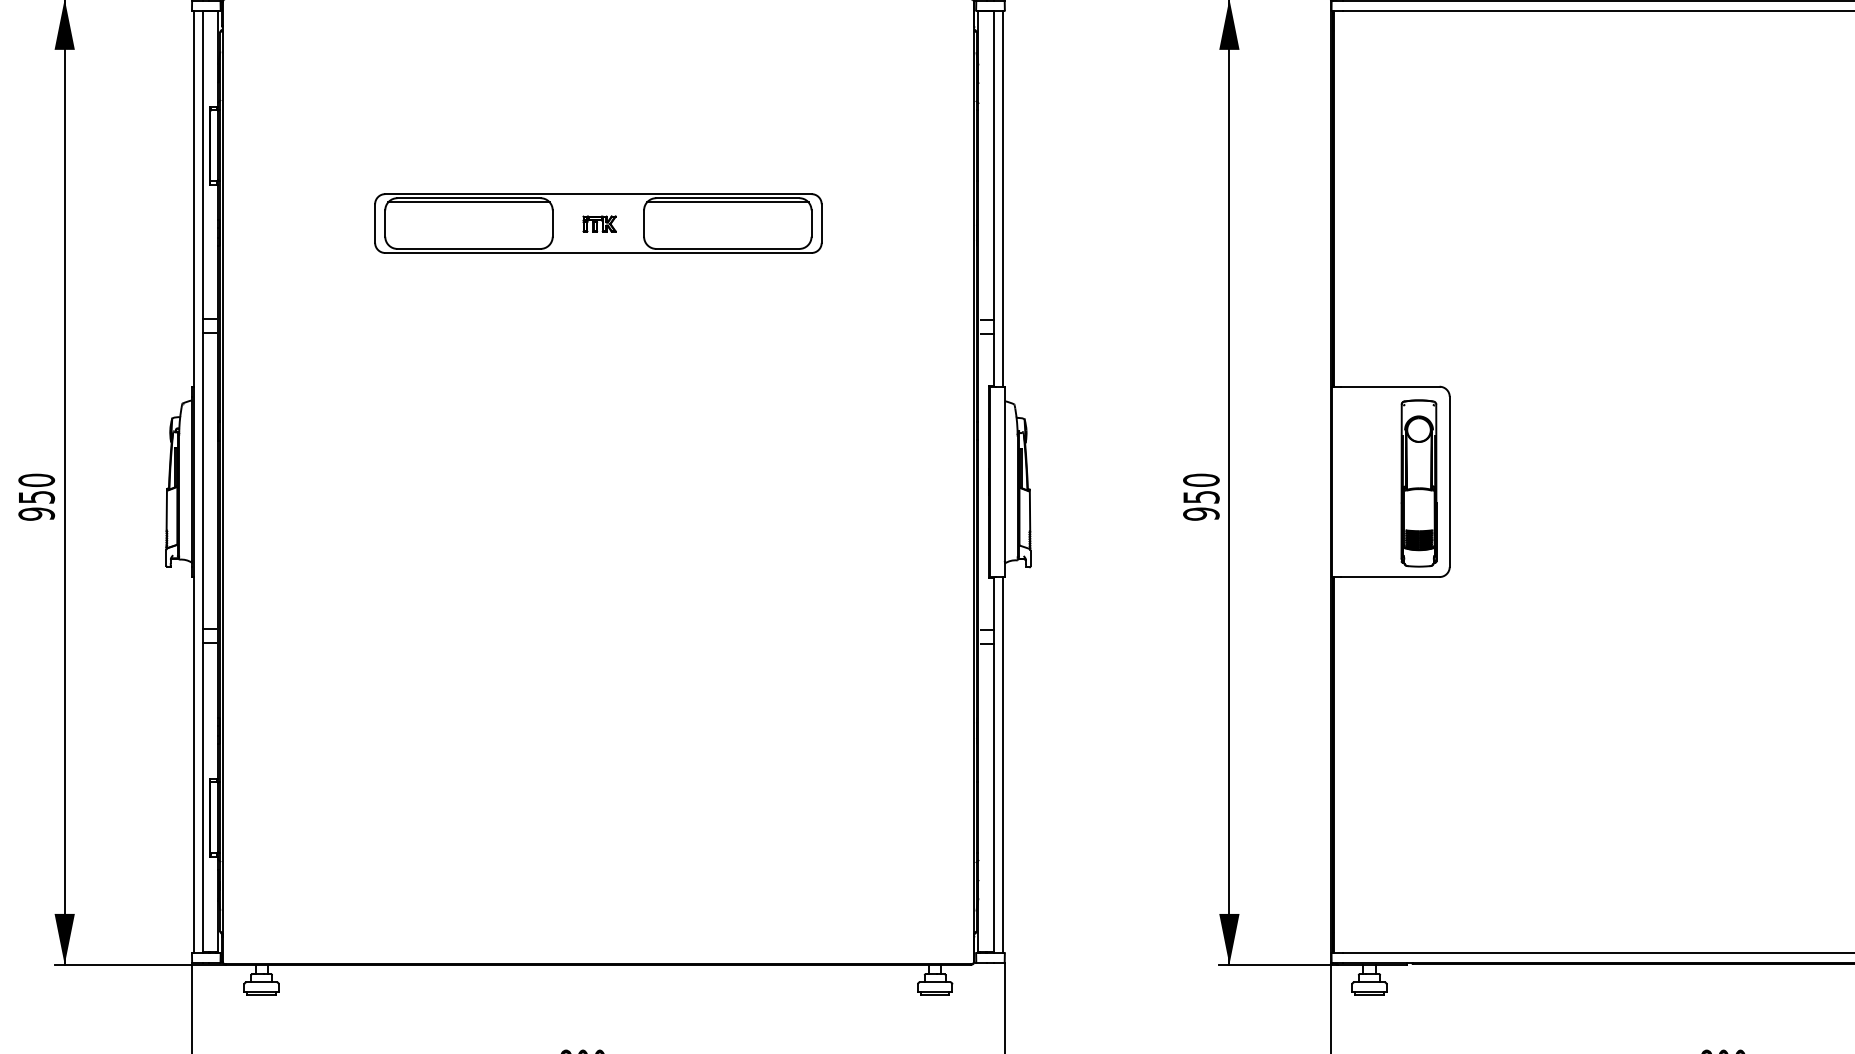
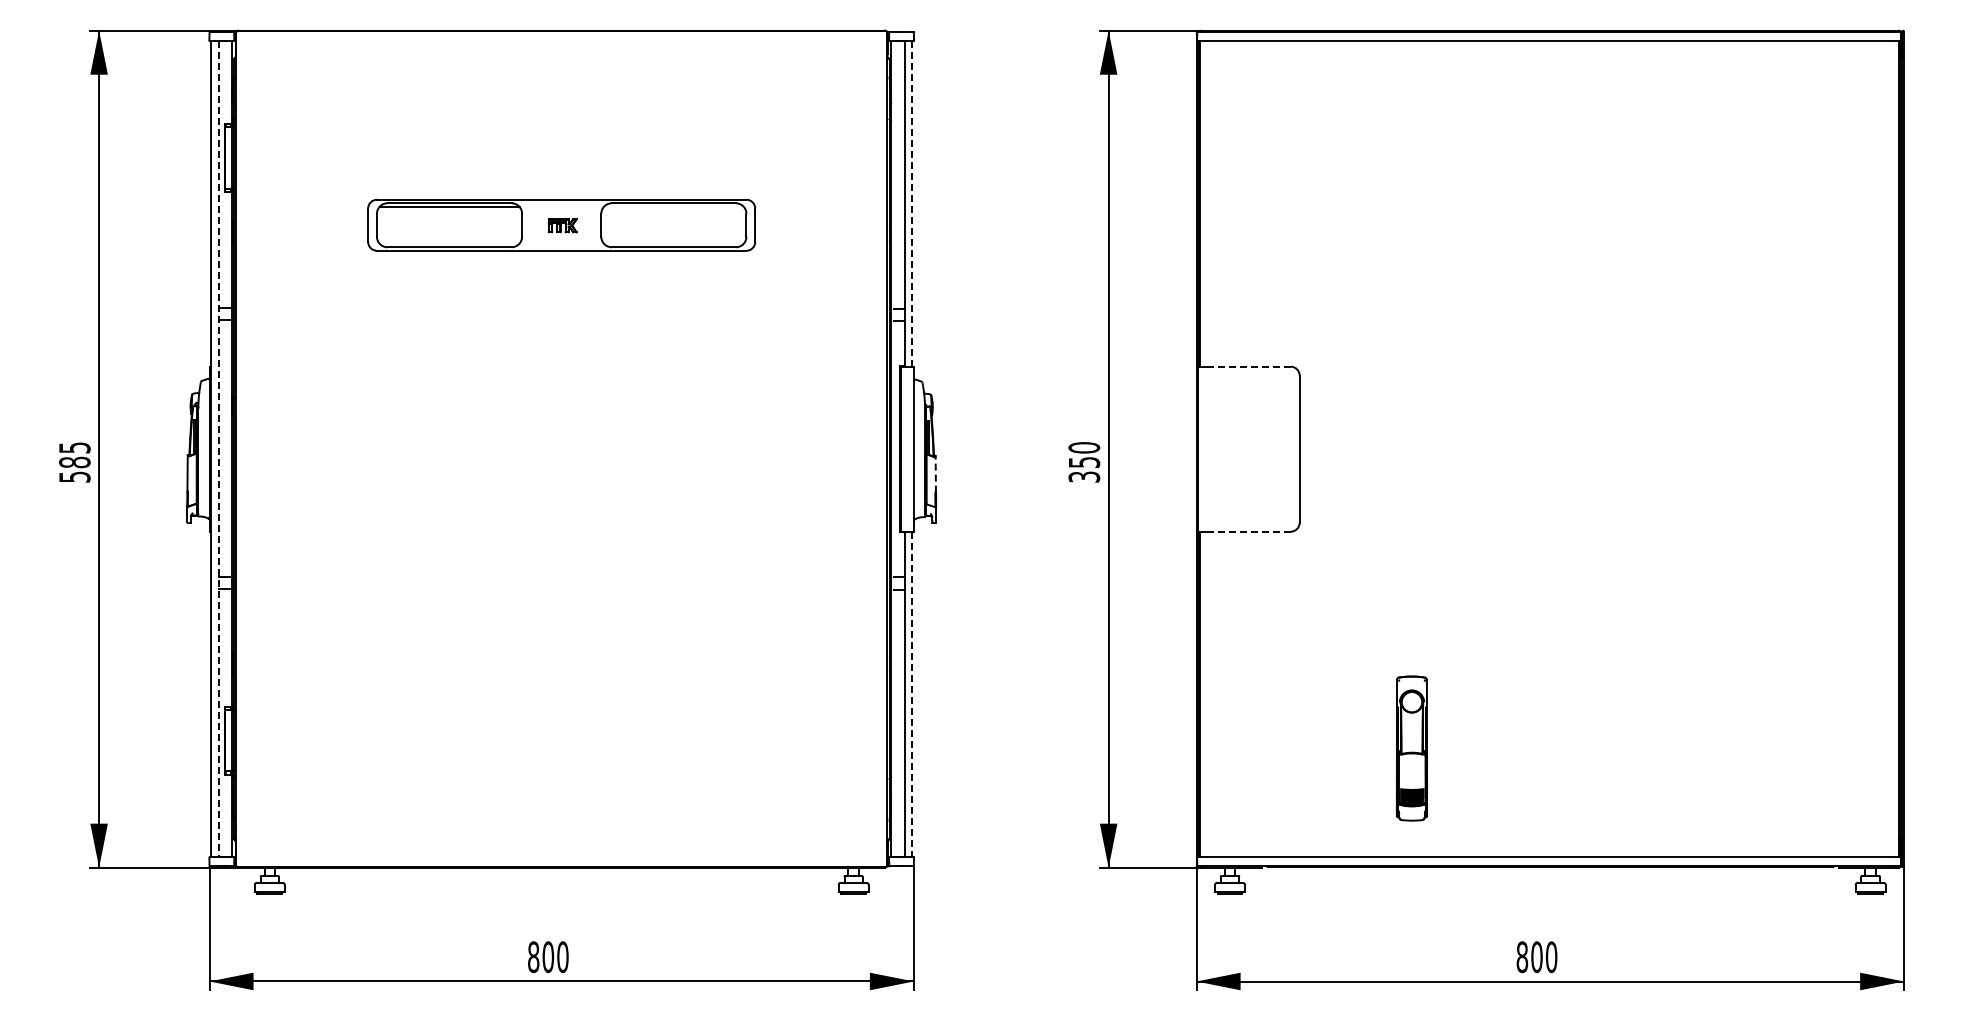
line: (1003, 198) -> (912, 203), solid -> dashed
line: (727, 201) -> (673, 206), removed
line: (1390, 386) -> (1248, 366), solid -> dashed
line: (202, 482) -> (218, 449), solid -> dashed
part: (1418, 483) -> (1411, 748), moved
text: (36, 497) -> (74, 462), 950 -> 585
line: (1029, 509) -> (935, 473), solid -> dashed
text: (1201, 513) -> (1084, 476), 950 -> 350
line: (1390, 576) -> (1248, 531), solid -> dashed
line: (1003, 764) -> (912, 694), solid -> dashed

